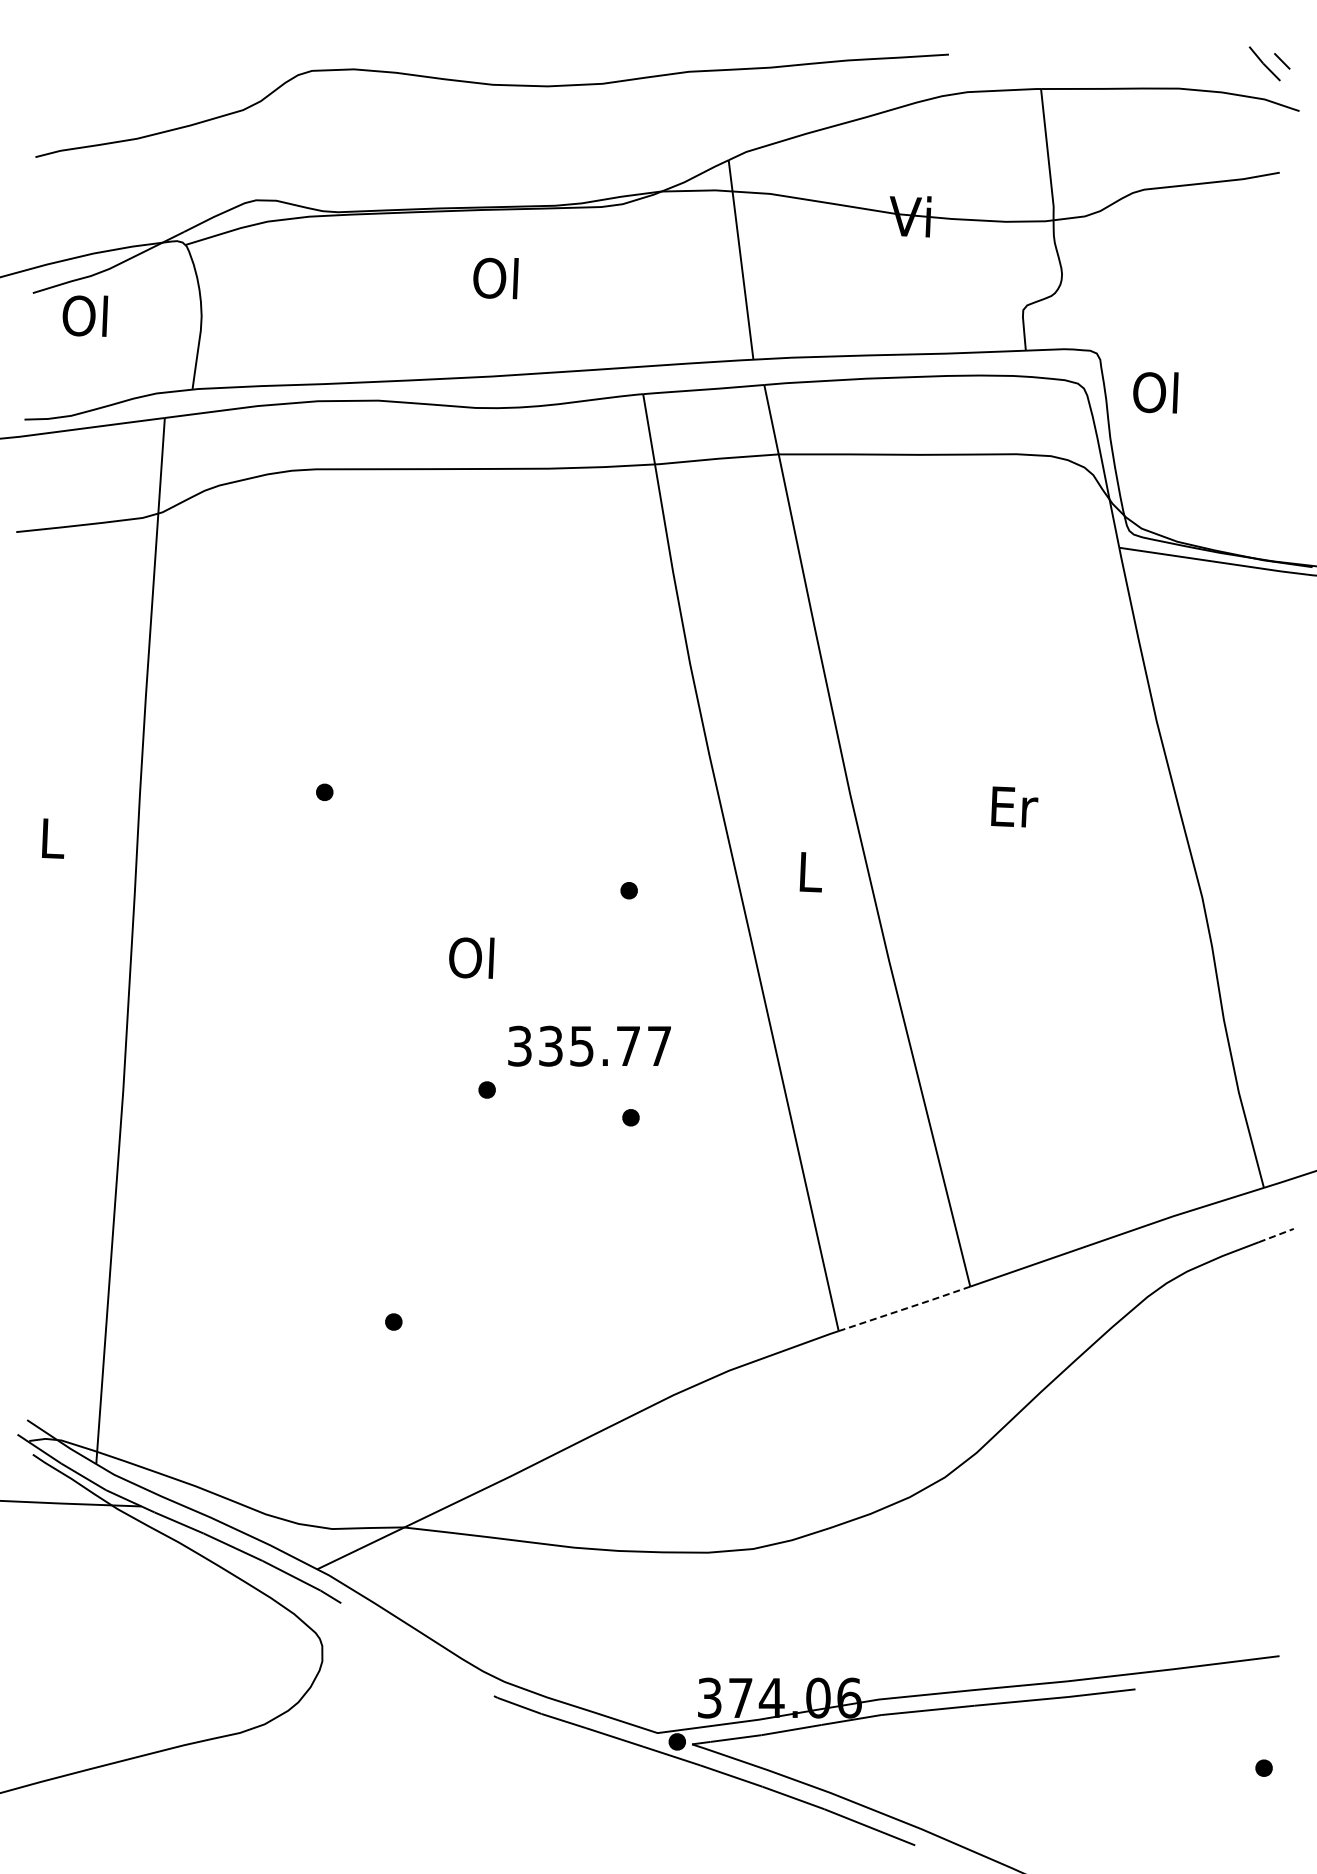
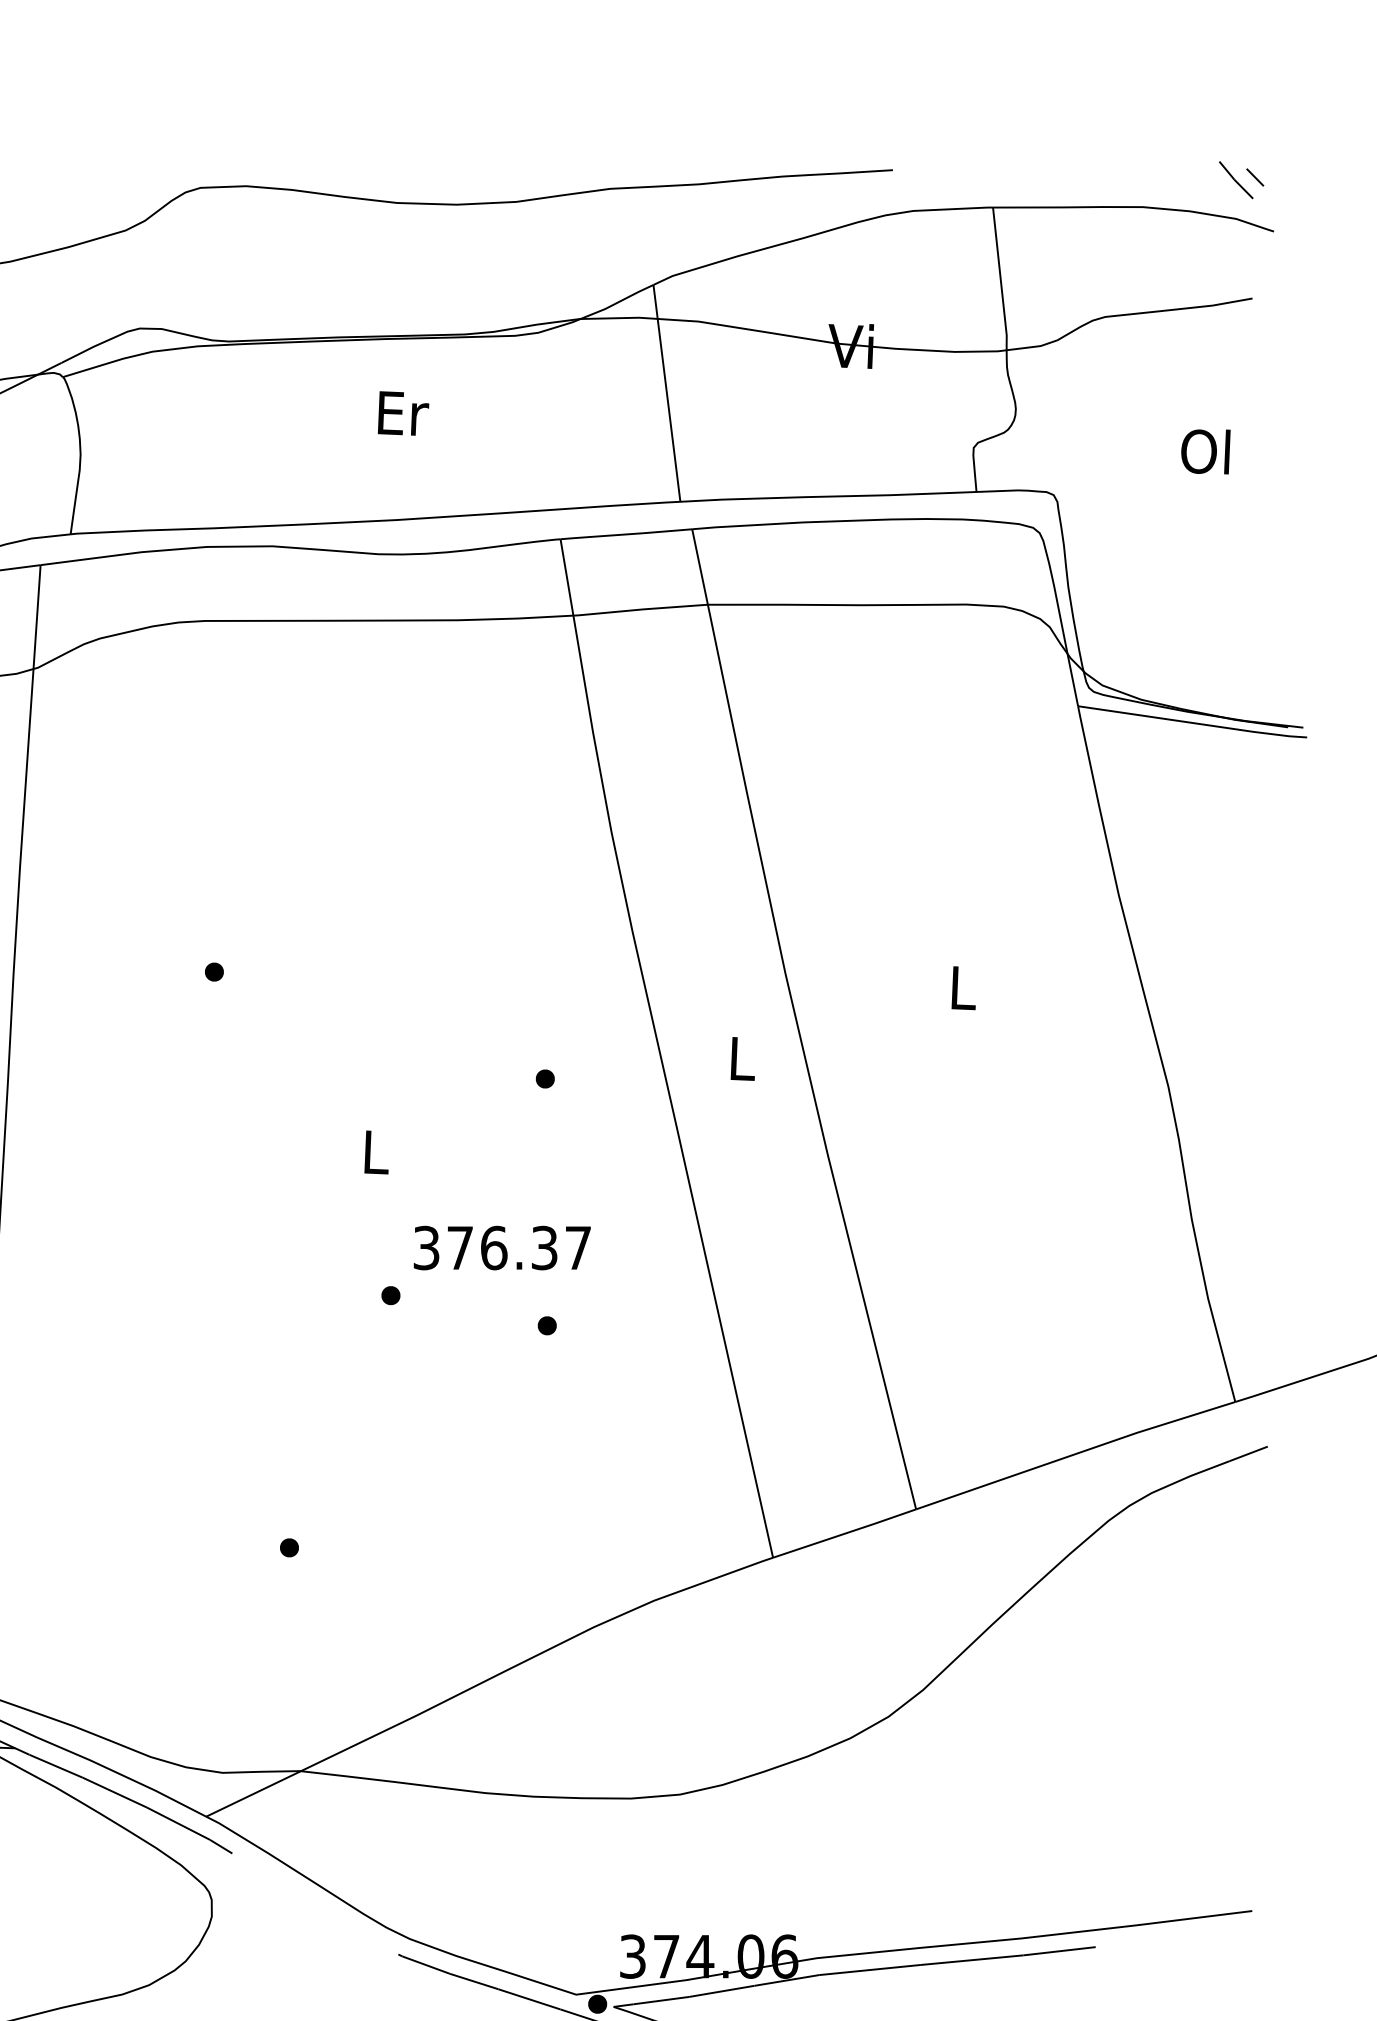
text: (497, 278) -> (402, 413), Ol -> Er
text: (1155, 392) -> (1205, 451), moved
text: (1014, 806) -> (964, 987), Er -> L
text: (471, 957) -> (373, 1151), Ol -> L
text: (589, 1045) -> (502, 1247), 335.77 -> 376.37
line: (1276, 1235) -> (1248, 1453), dashed -> solid
line: (904, 1309) -> (844, 1534), dashed -> solid

